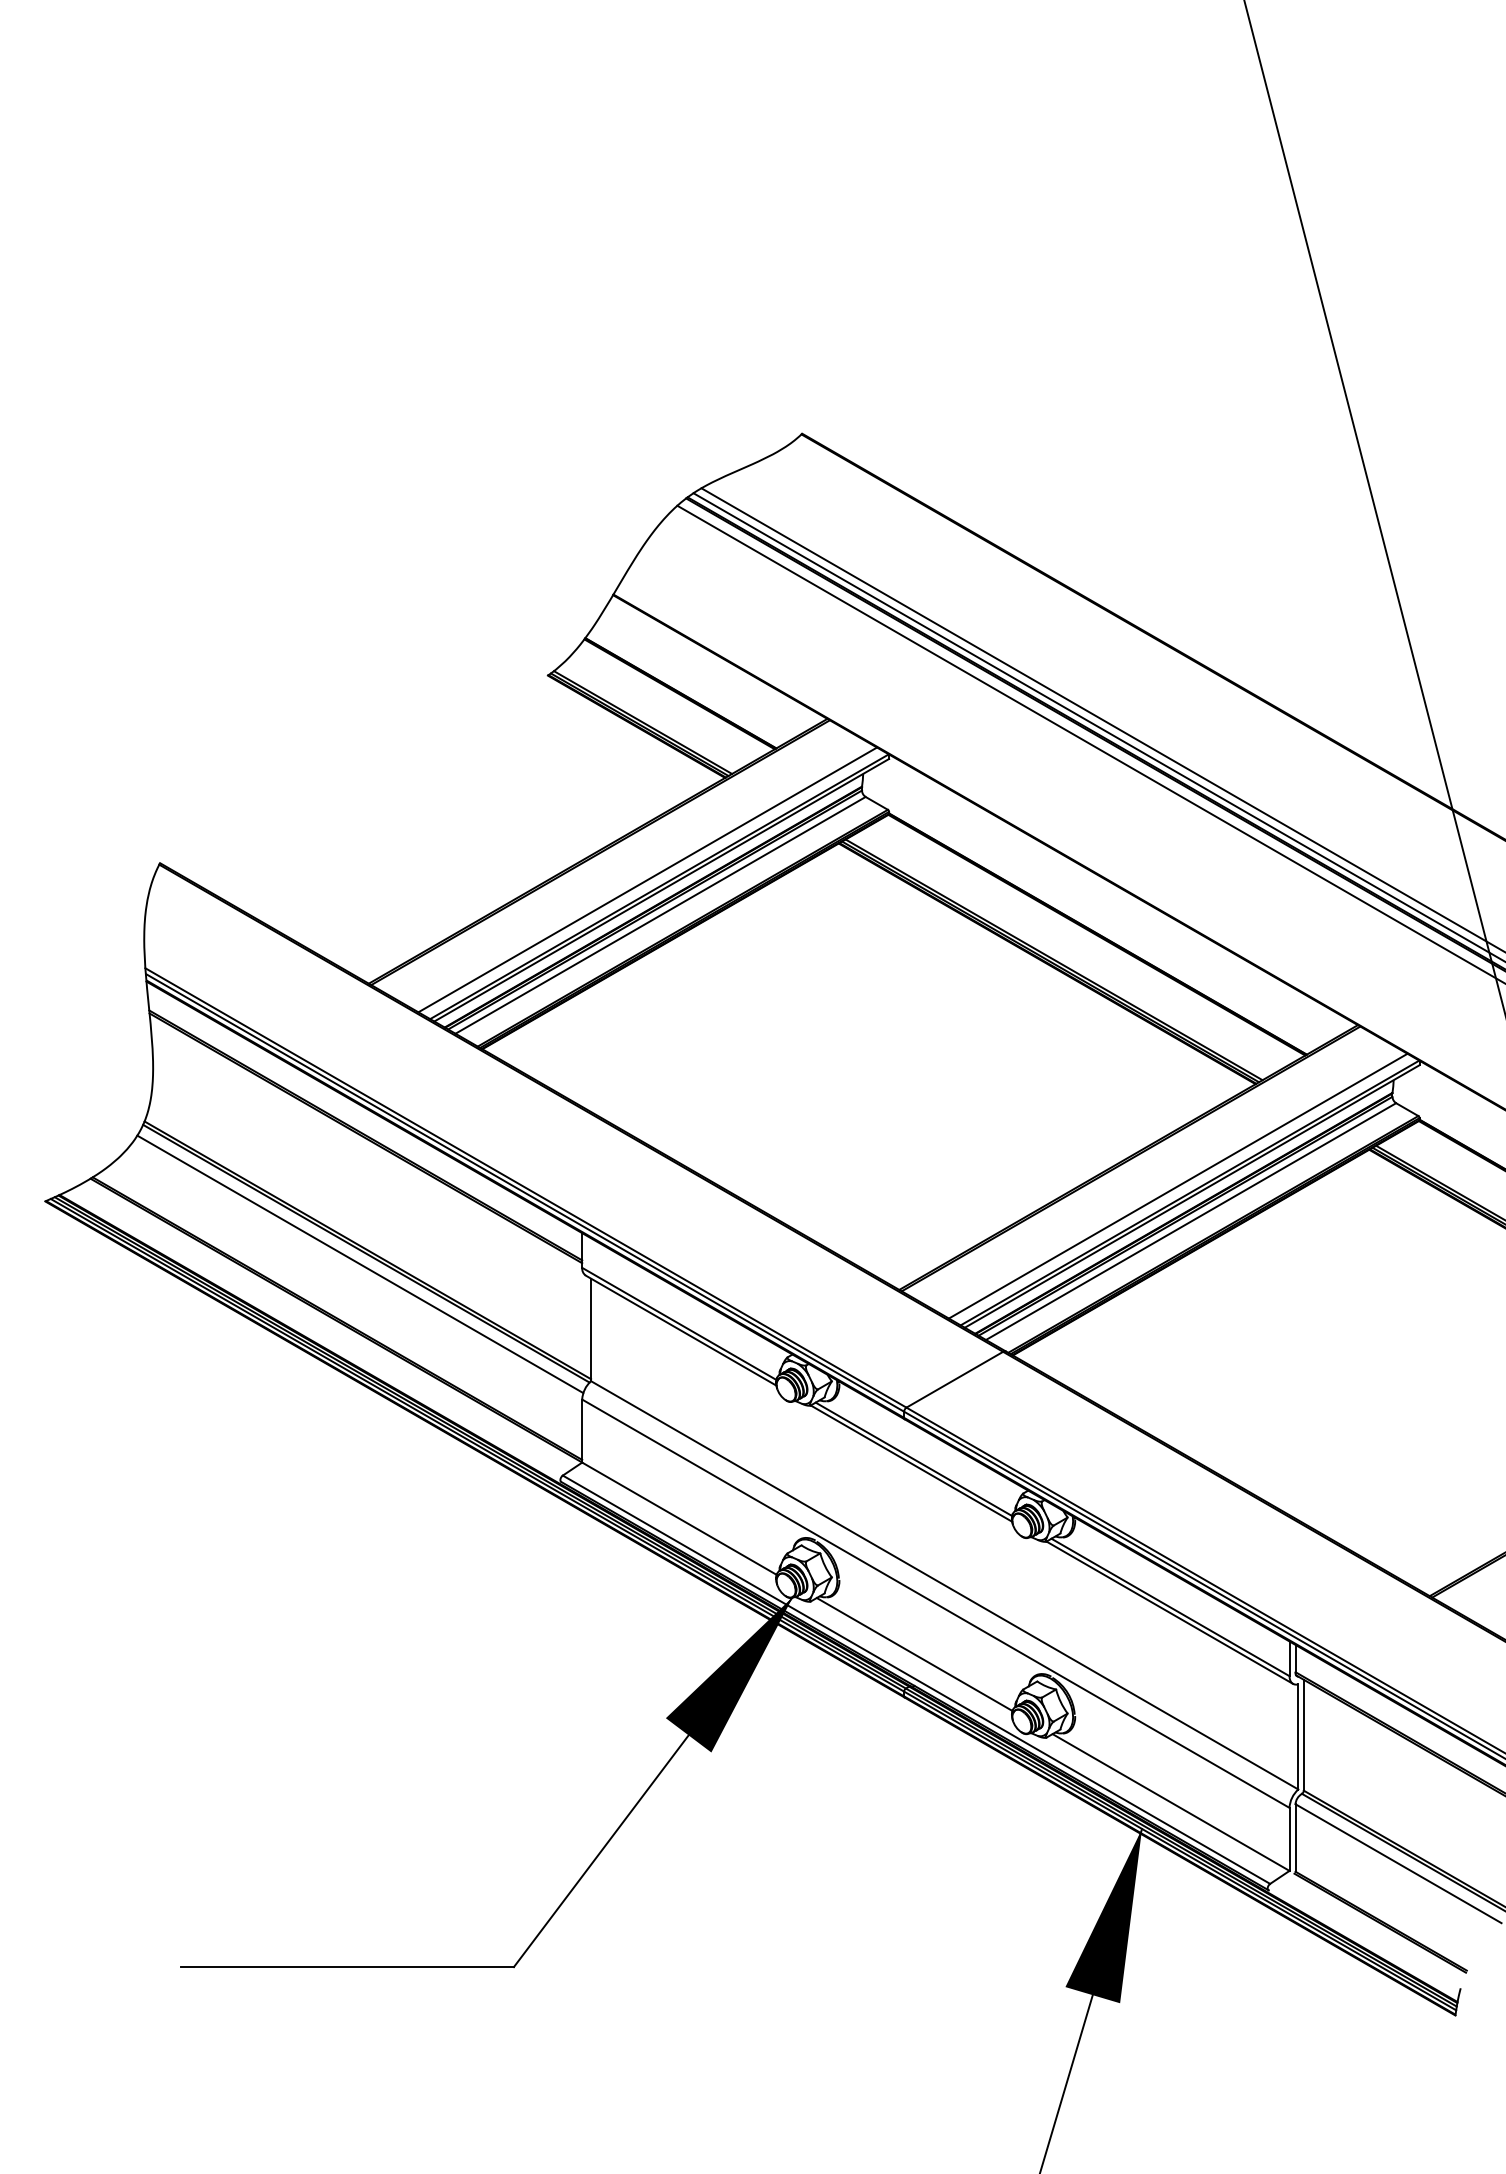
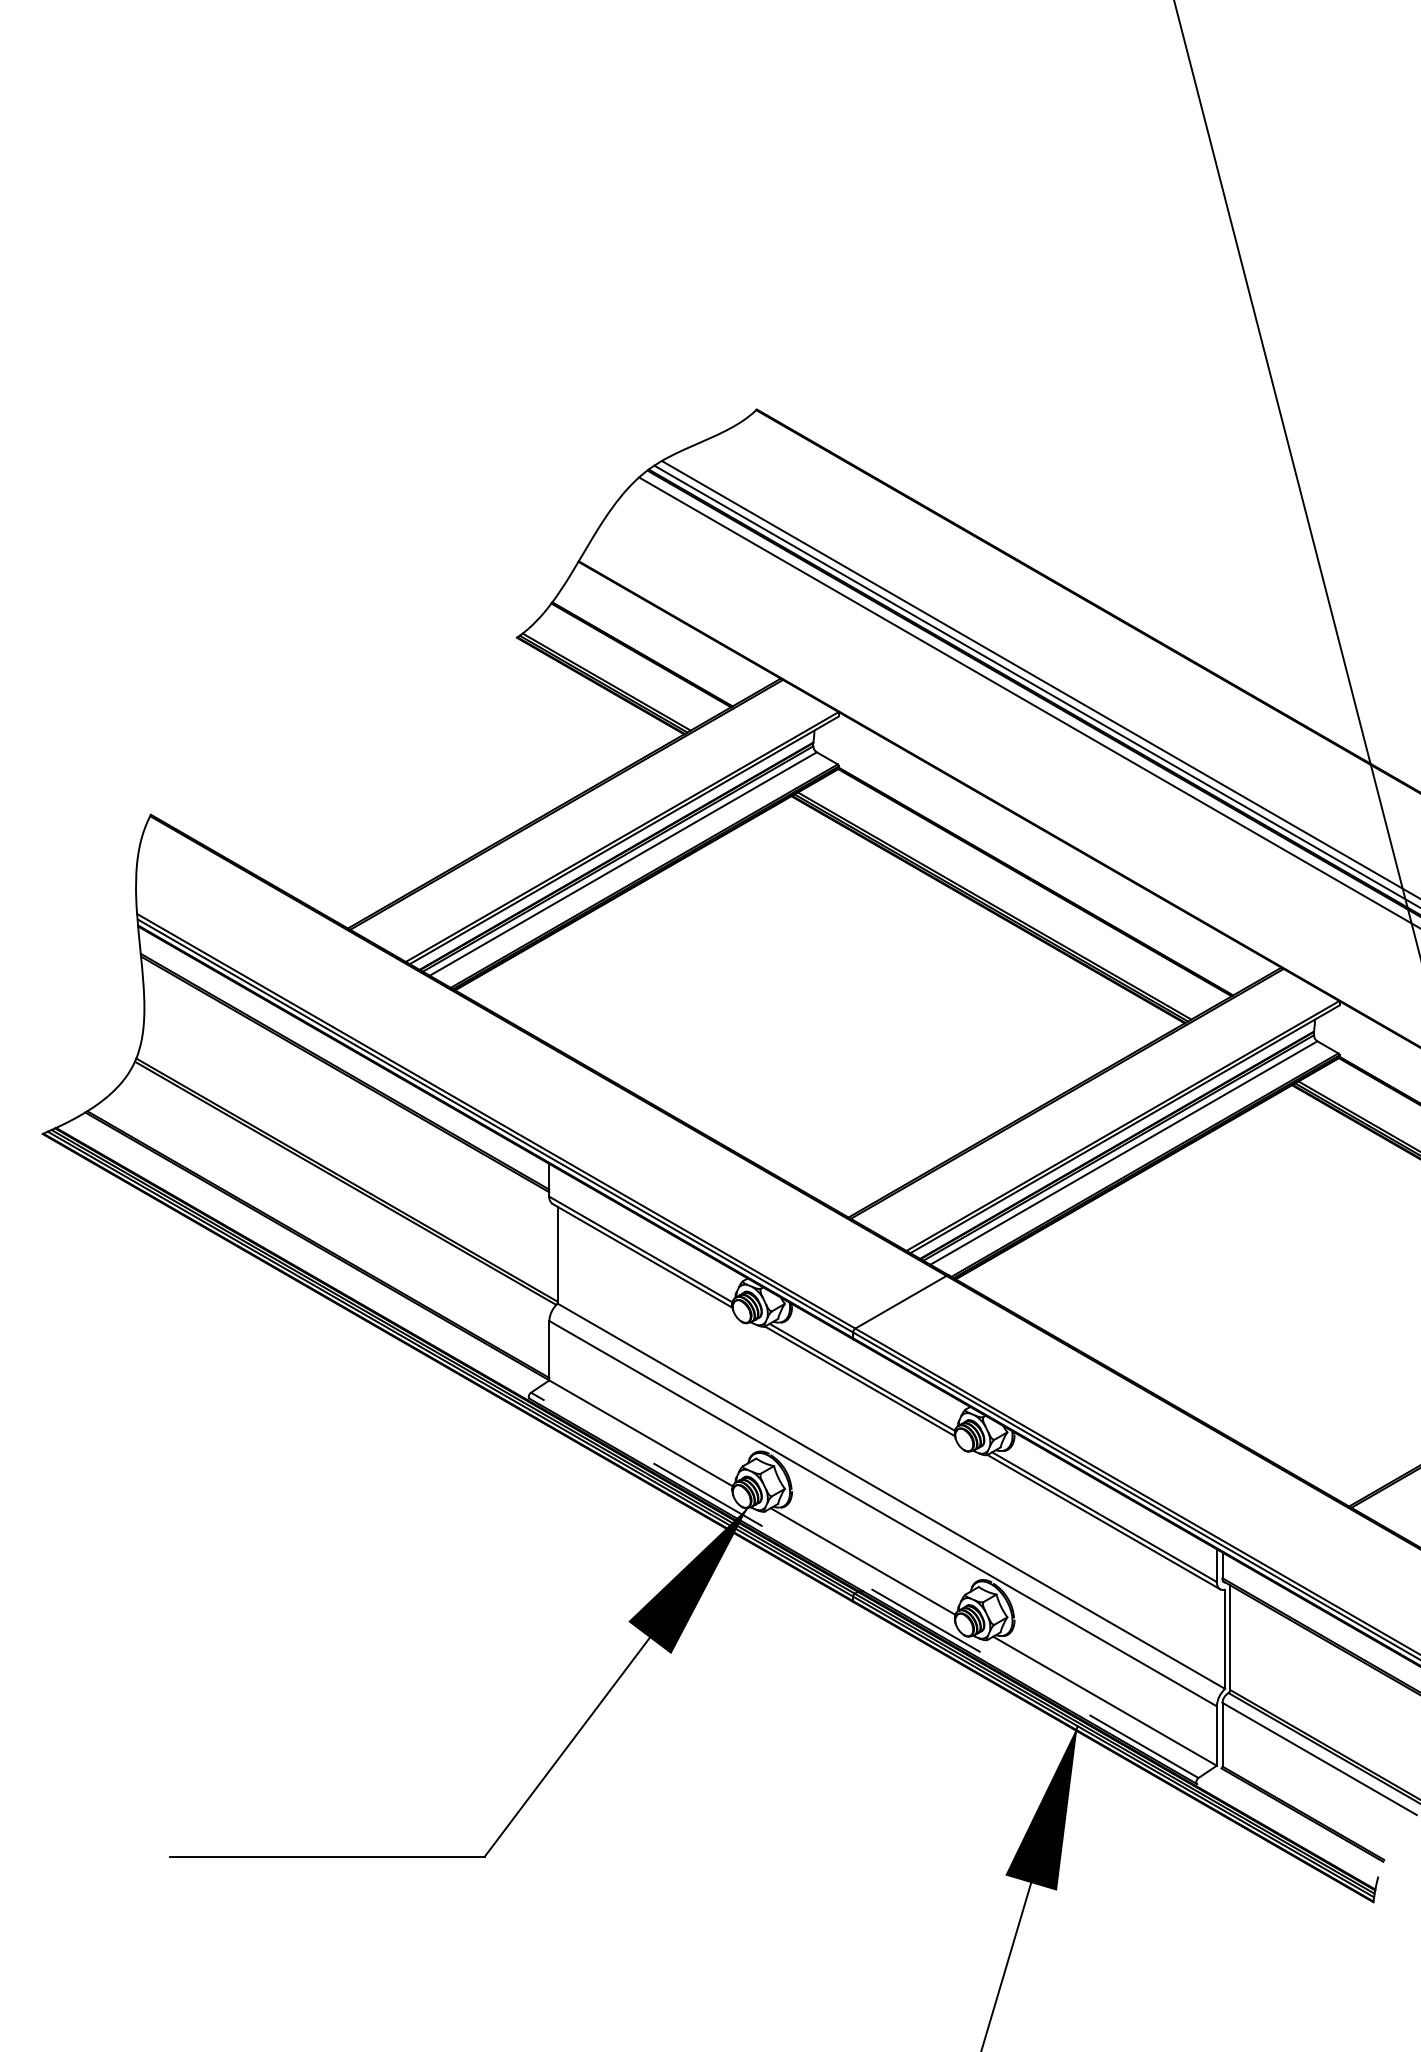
line: (647, 879) -> (610, 830), removed
line: (1177, 1185) -> (1111, 1118), removed
line: (360, 1264) -> (340, 1193), removed
line: (916, 1679) -> (864, 1585), solid -> dashed

